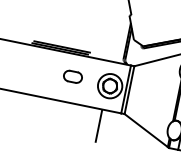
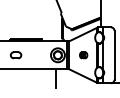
part: (73, 77) -> (16, 55), moved
part: (153, 95) -> (83, 55), added

